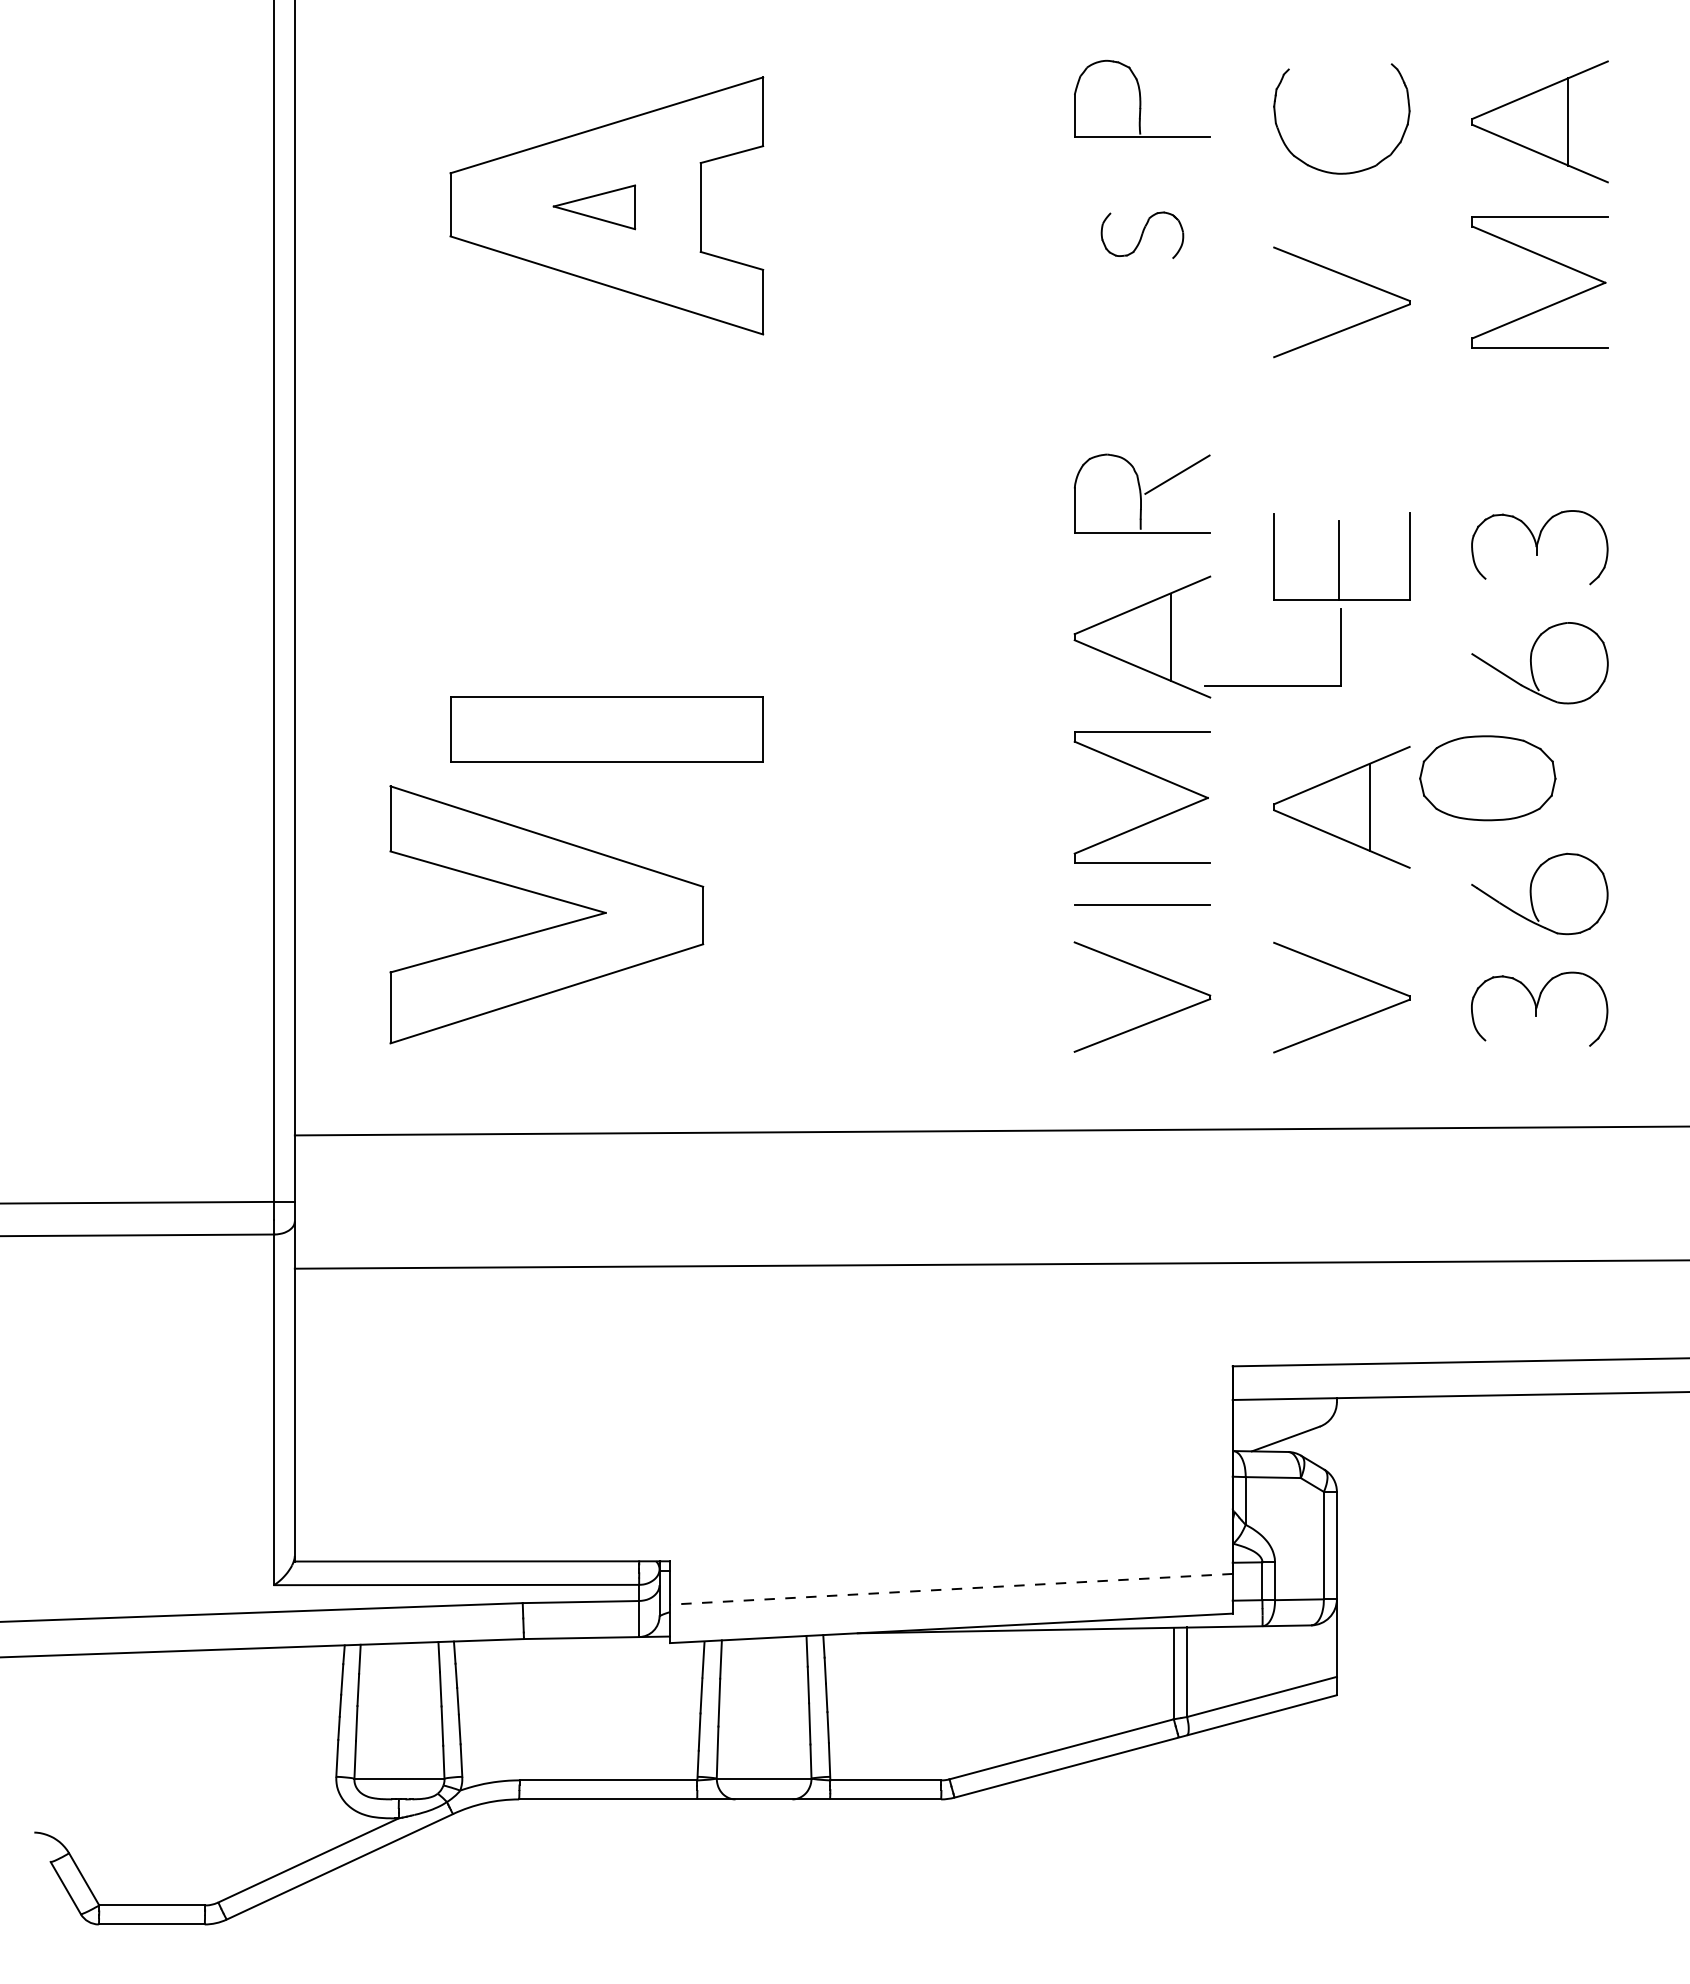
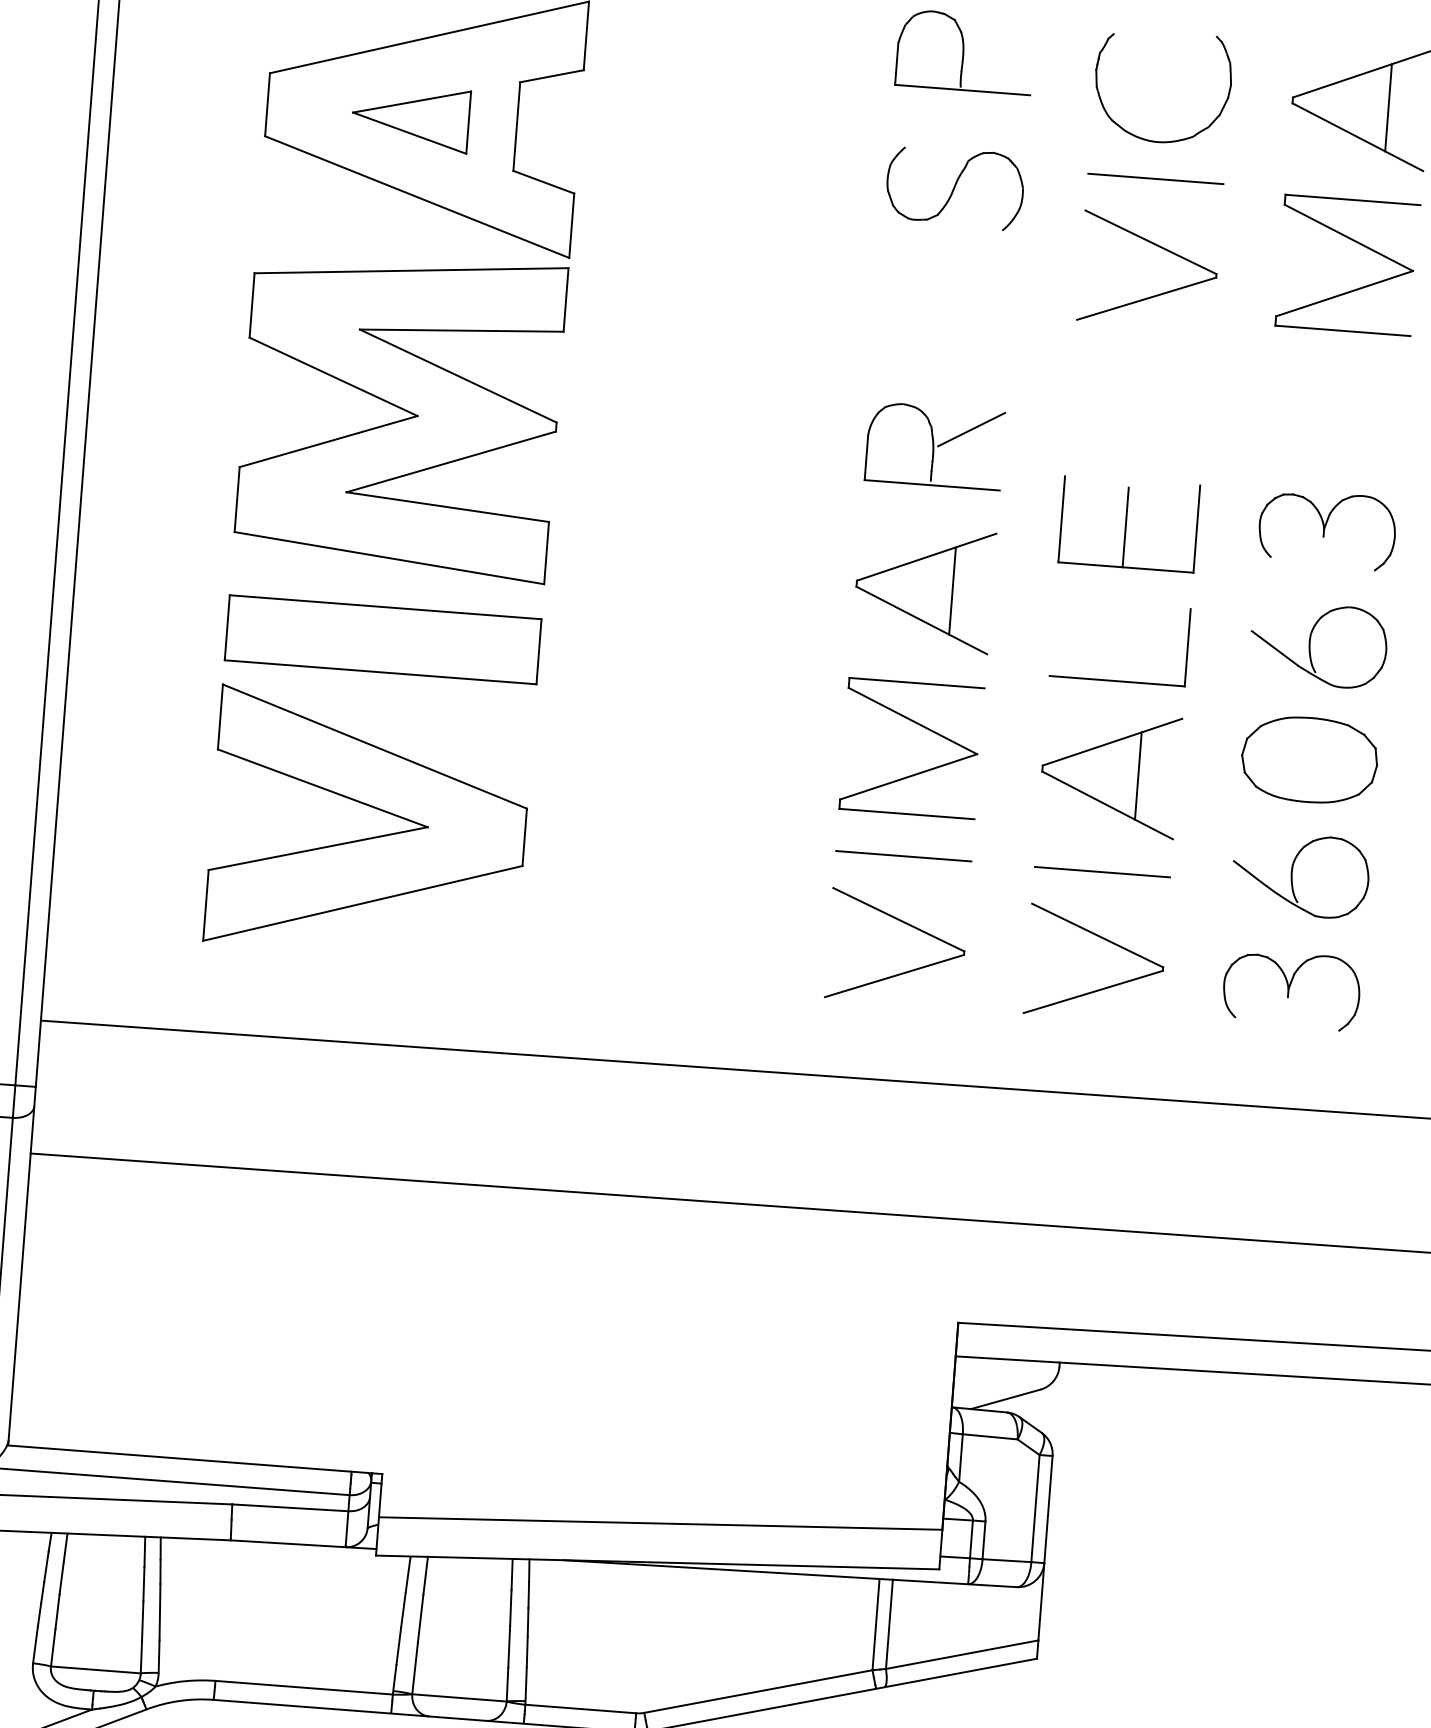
part: (594, 207) -> (410, 118), size x1.43
line: (1341, 210) -> (1155, 178), added
part: (1142, 235) -> (955, 188), size x1.67
part: (606, 502) -> (400, 413), added
part: (1272, 685) -> (1116, 680), moved
part: (1487, 778) -> (1309, 760), moved
line: (1341, 905) -> (1102, 871), added
part: (548, 927) -> (369, 837), moved
line: (951, 1589) -> (660, 1523), dashed -> solid

